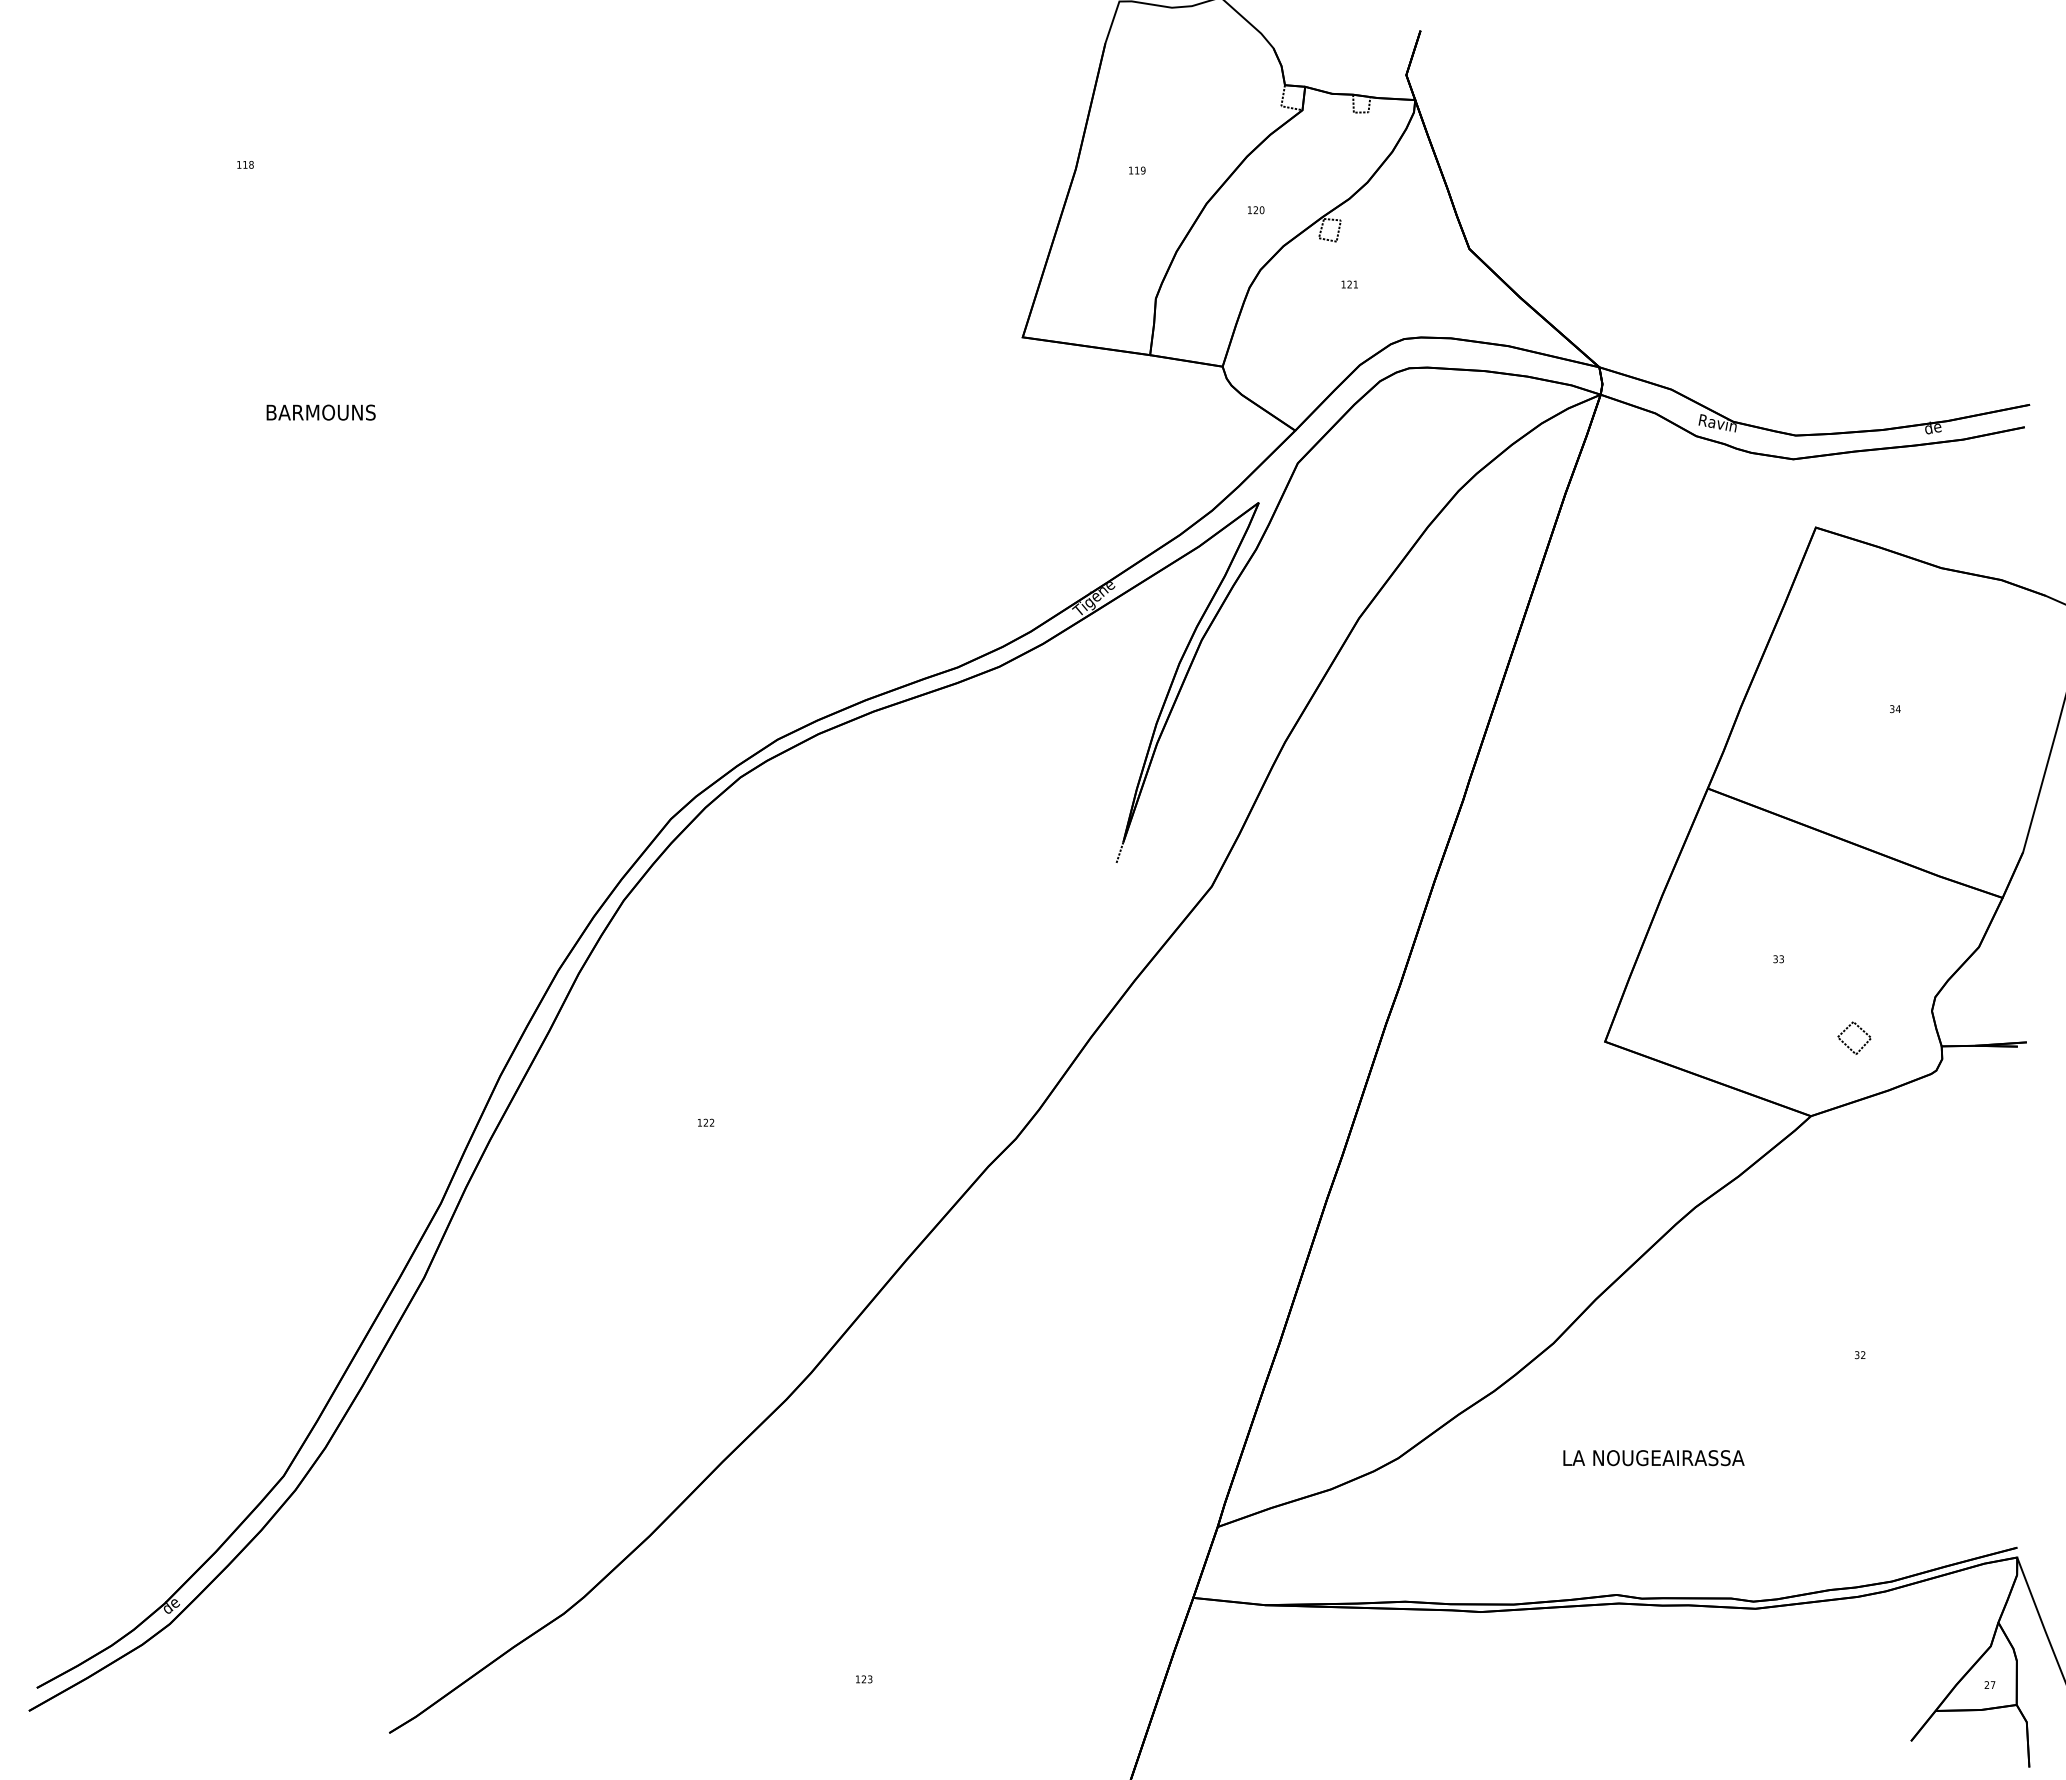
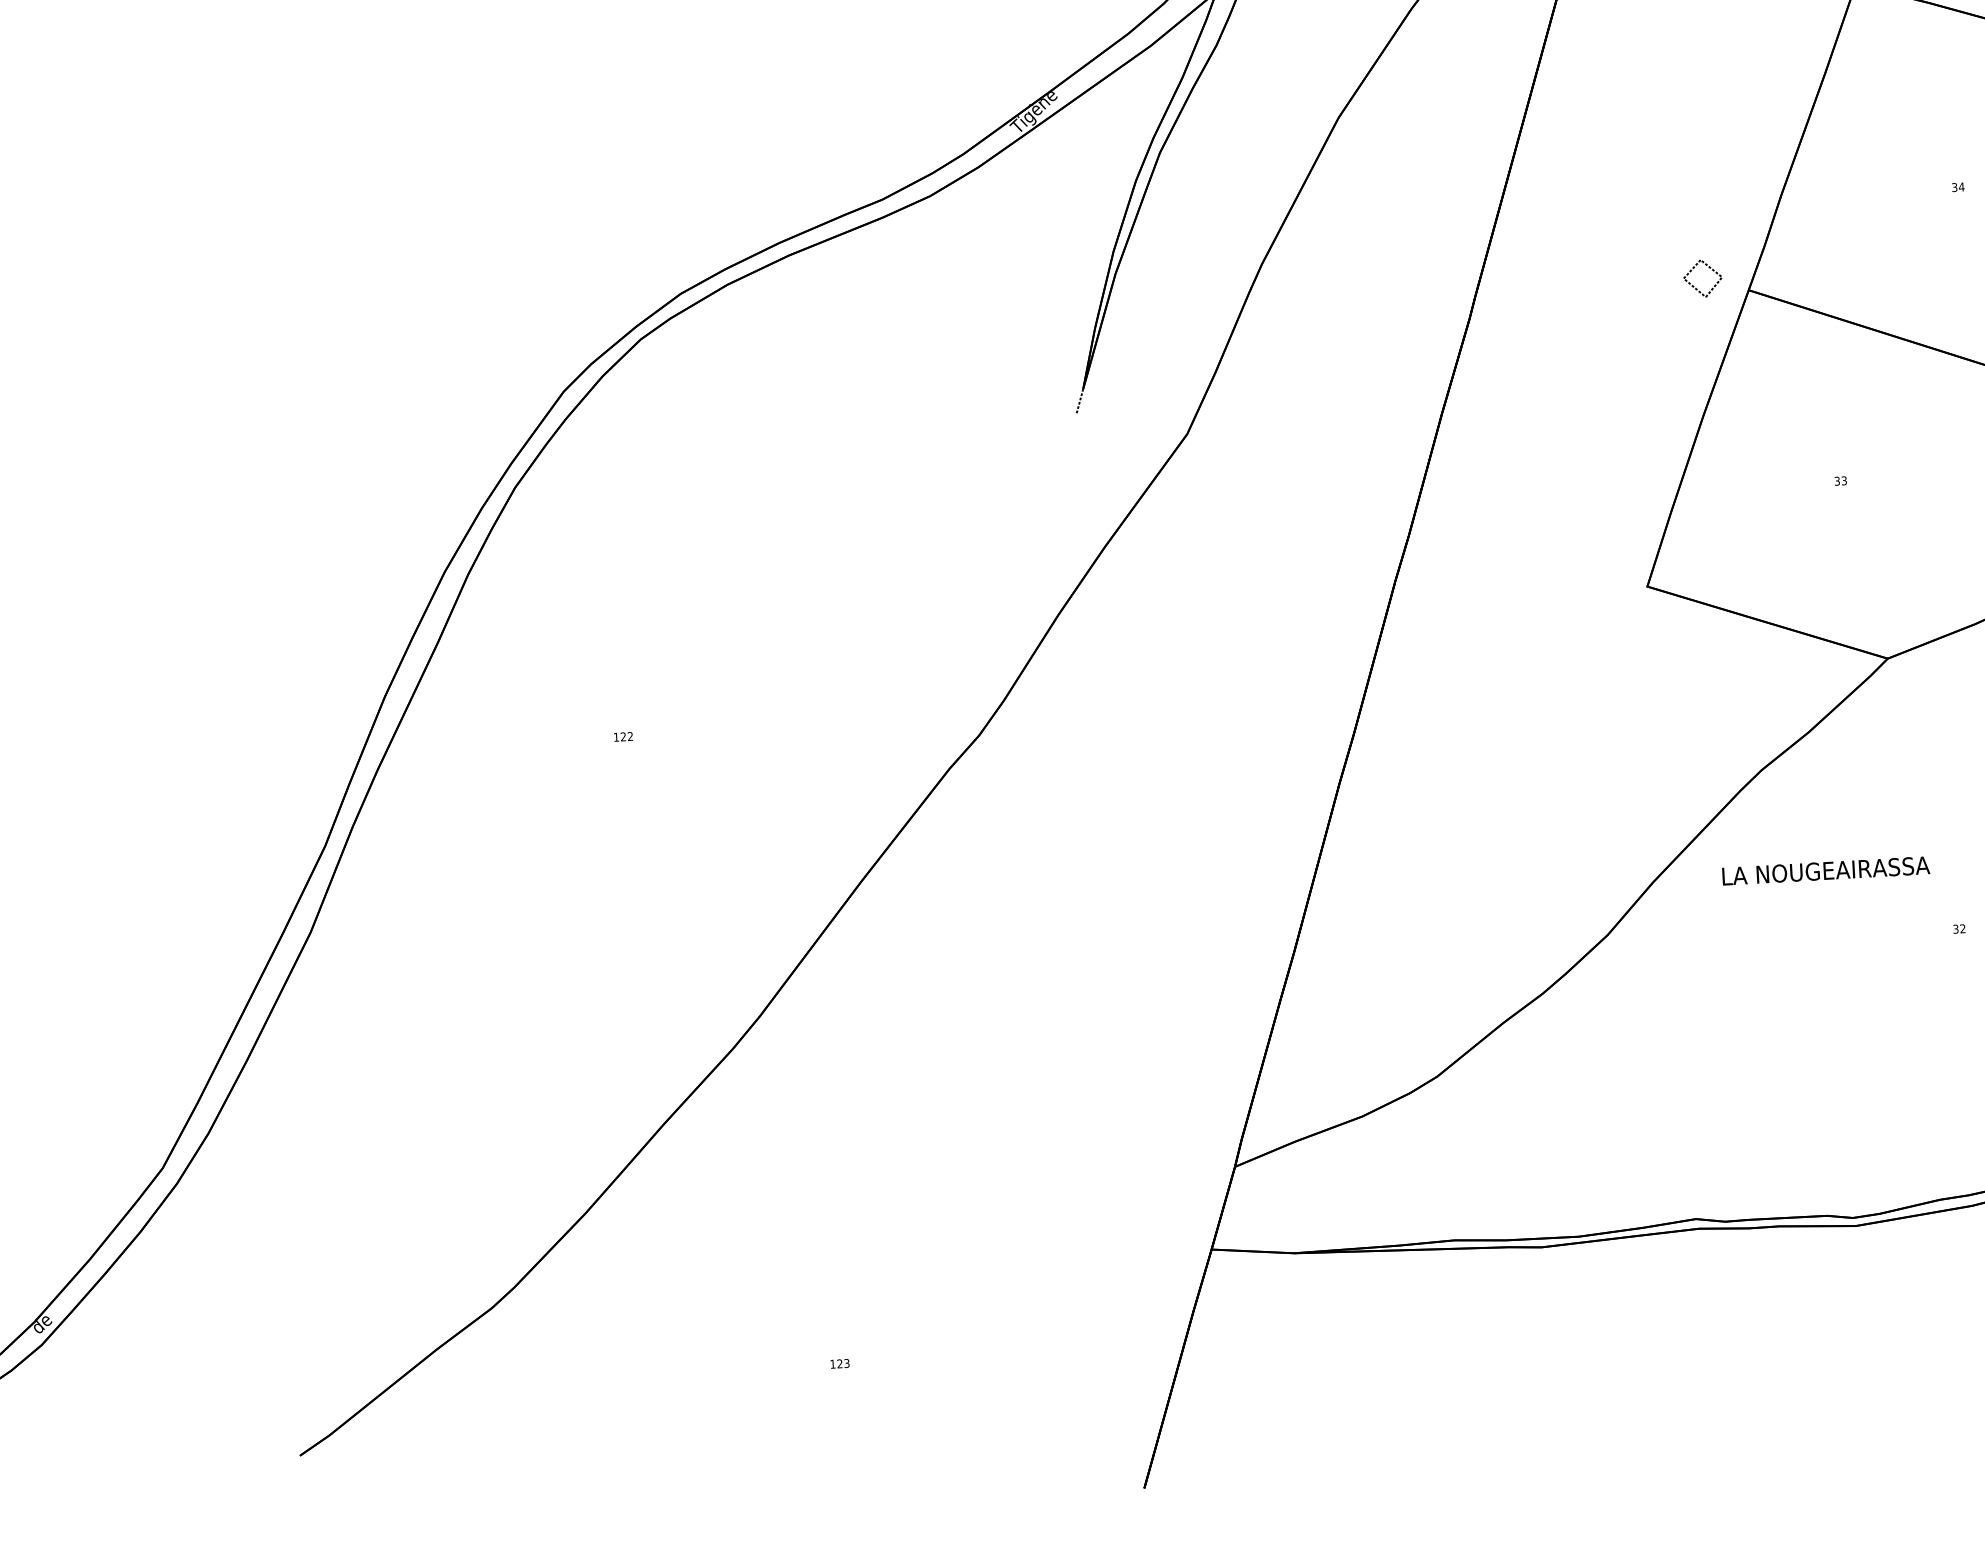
part: (1860, 1029) -> (1709, 268), moved
text: (1653, 1458) -> (1825, 871), moved

